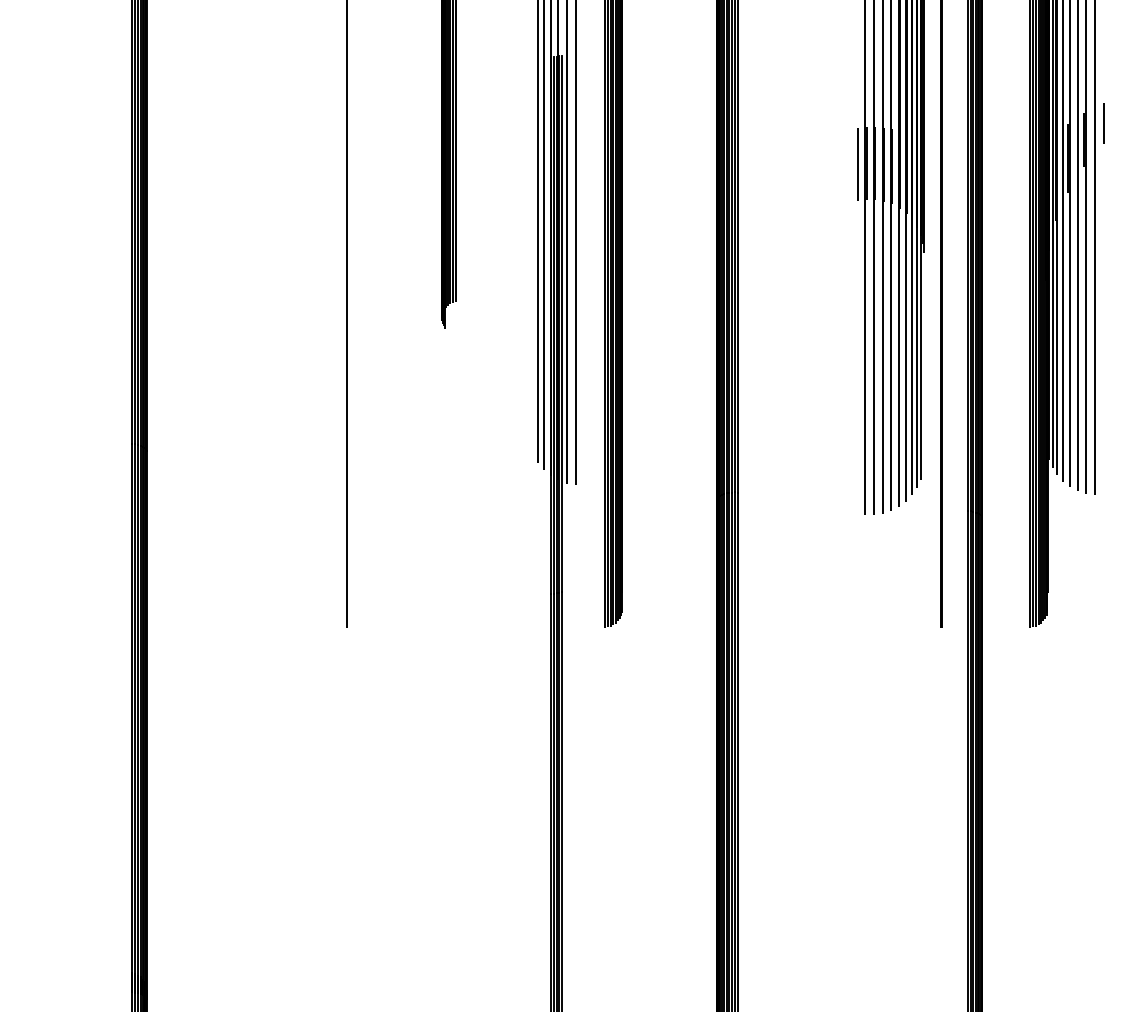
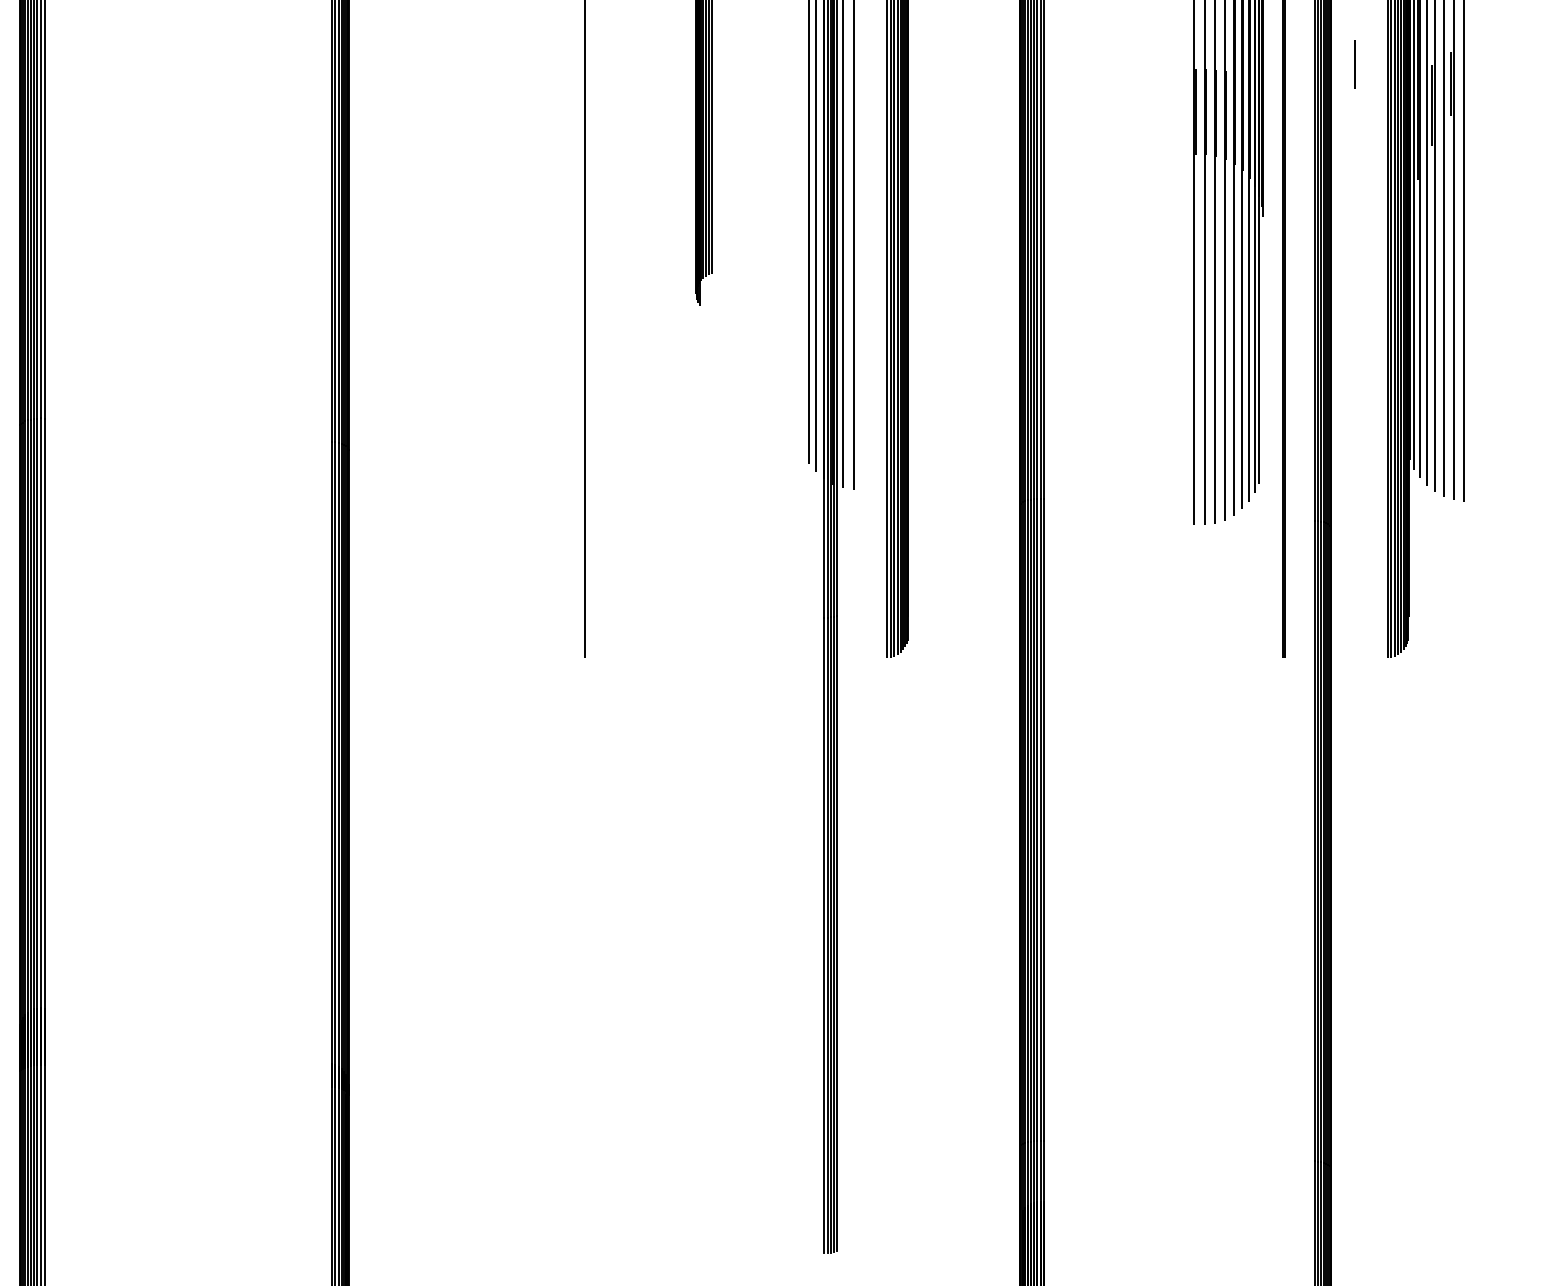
line: (1103, 123) -> (1354, 64), moved
line: (857, 164) -> (1185, 112), removed

